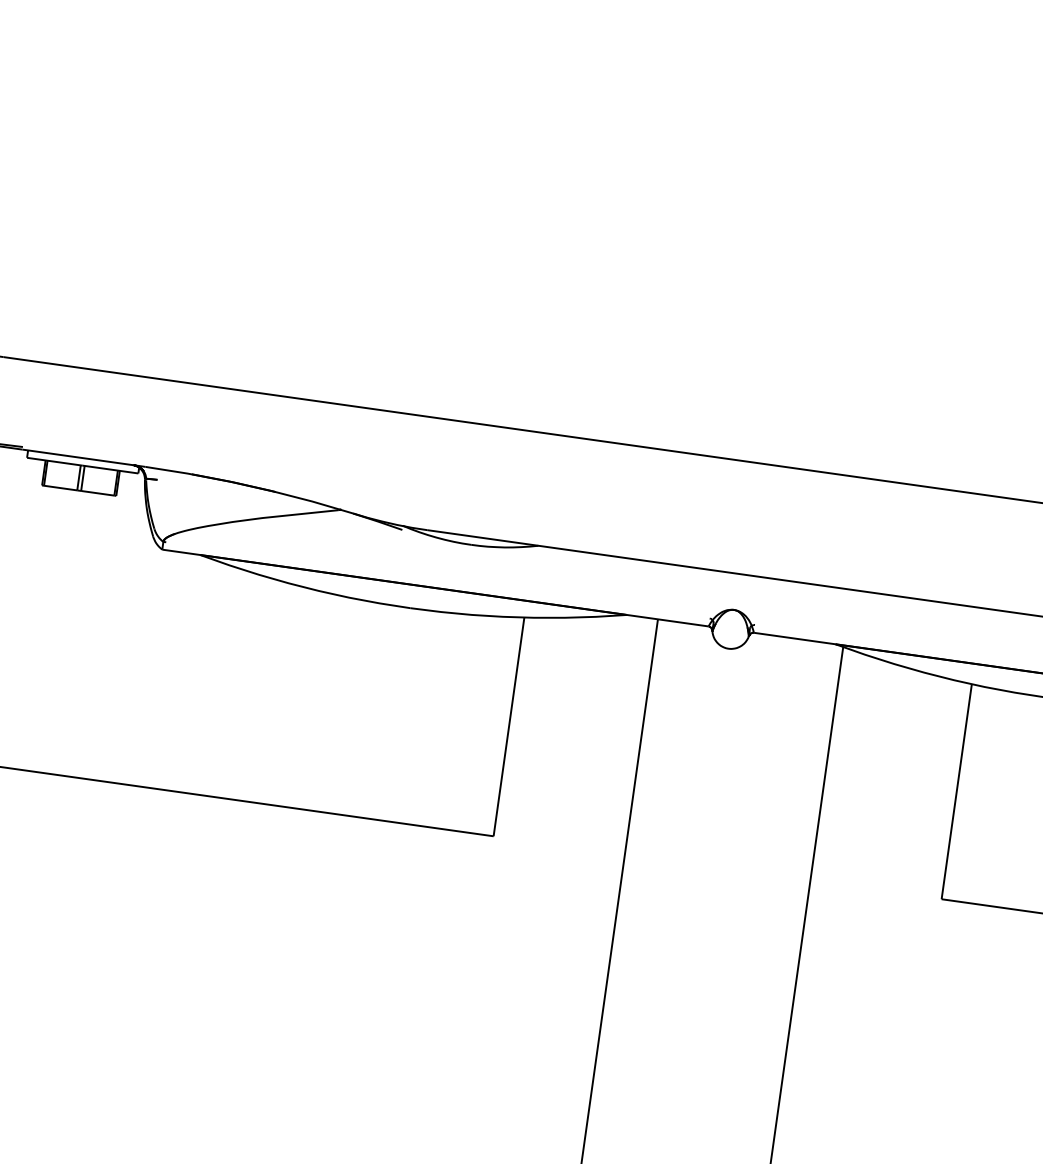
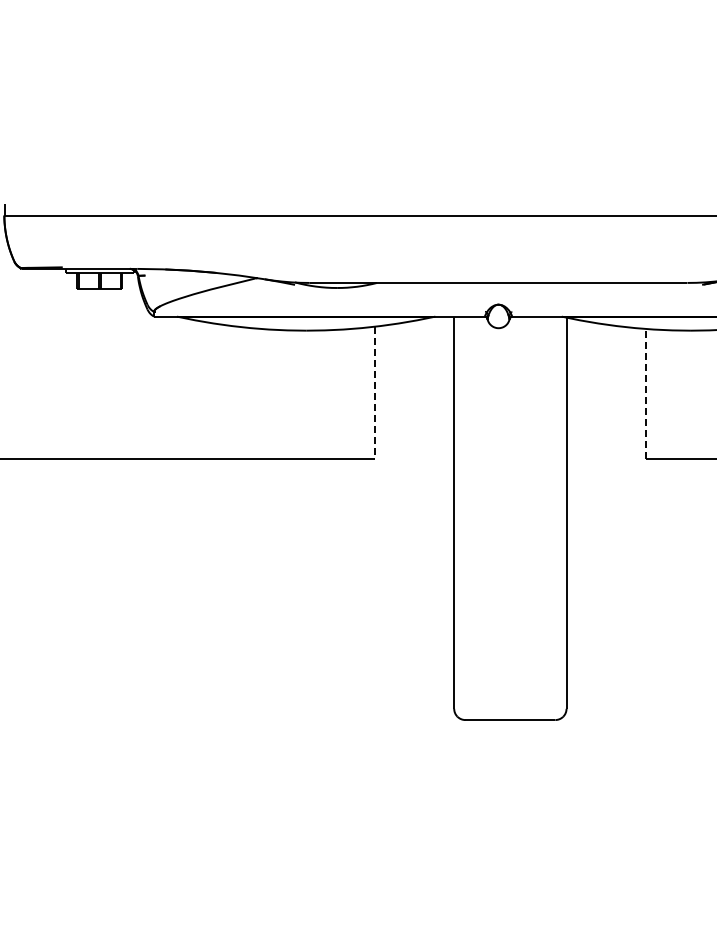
line: (508, 727) -> (374, 393), solid -> dashed
line: (957, 790) -> (646, 393), solid -> dashed

